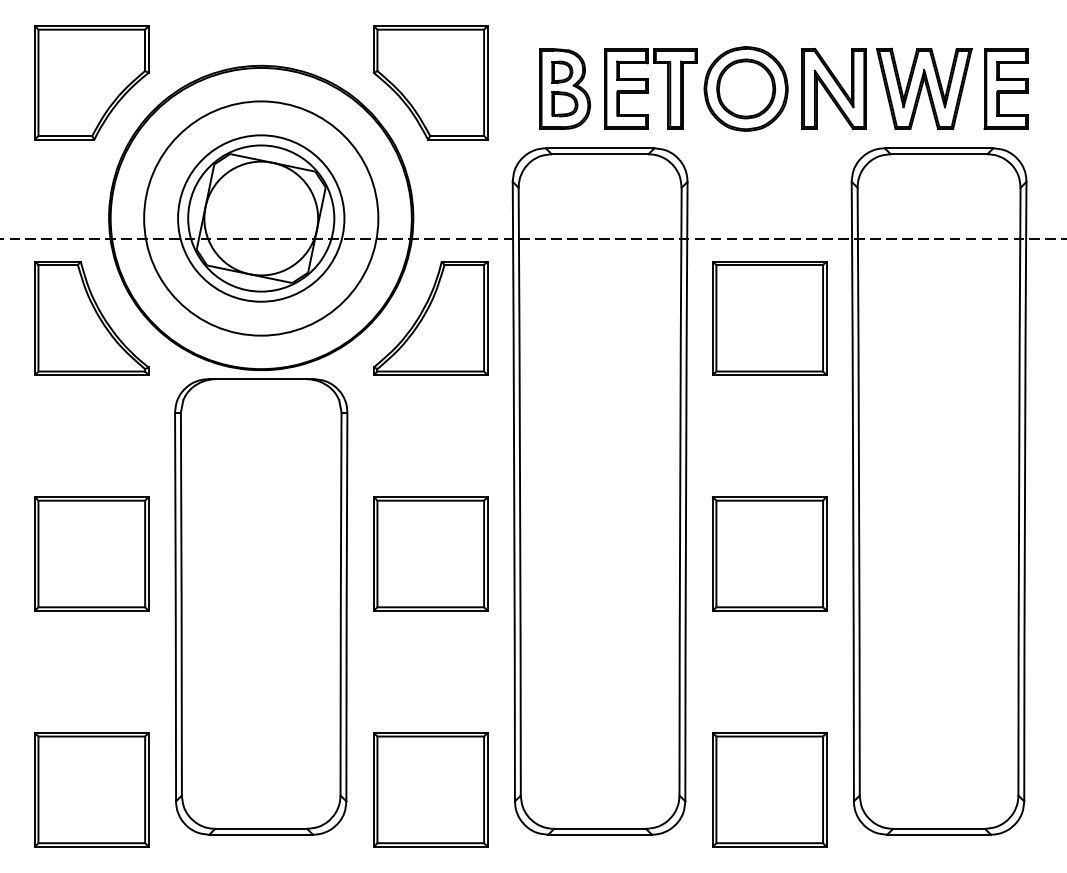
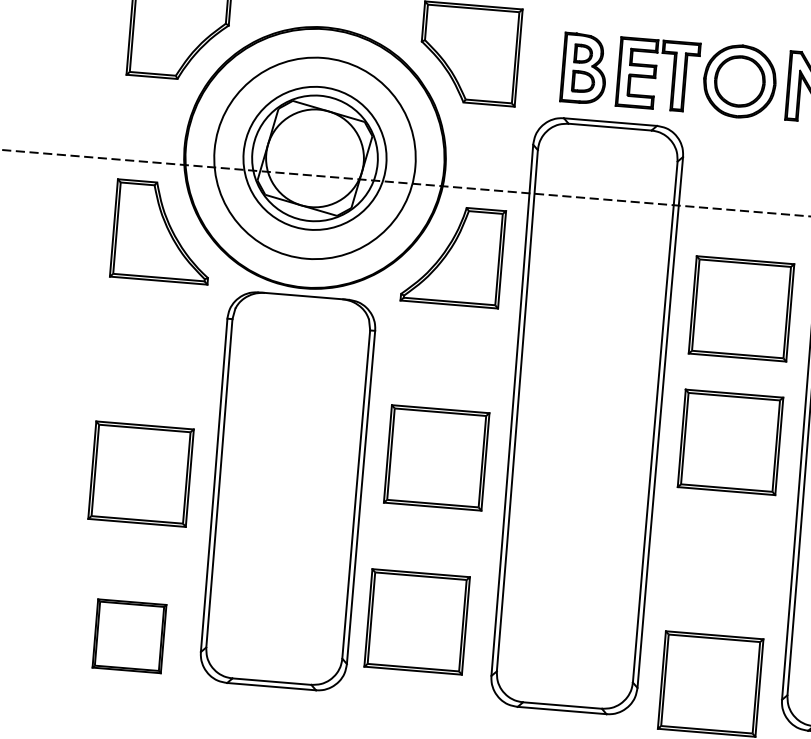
part: (769, 318) -> (741, 309), moved
part: (91, 553) -> (140, 473), moved
part: (769, 553) -> (730, 441), moved
part: (91, 789) -> (129, 635), size x0.7
part: (430, 789) -> (416, 621), moved

